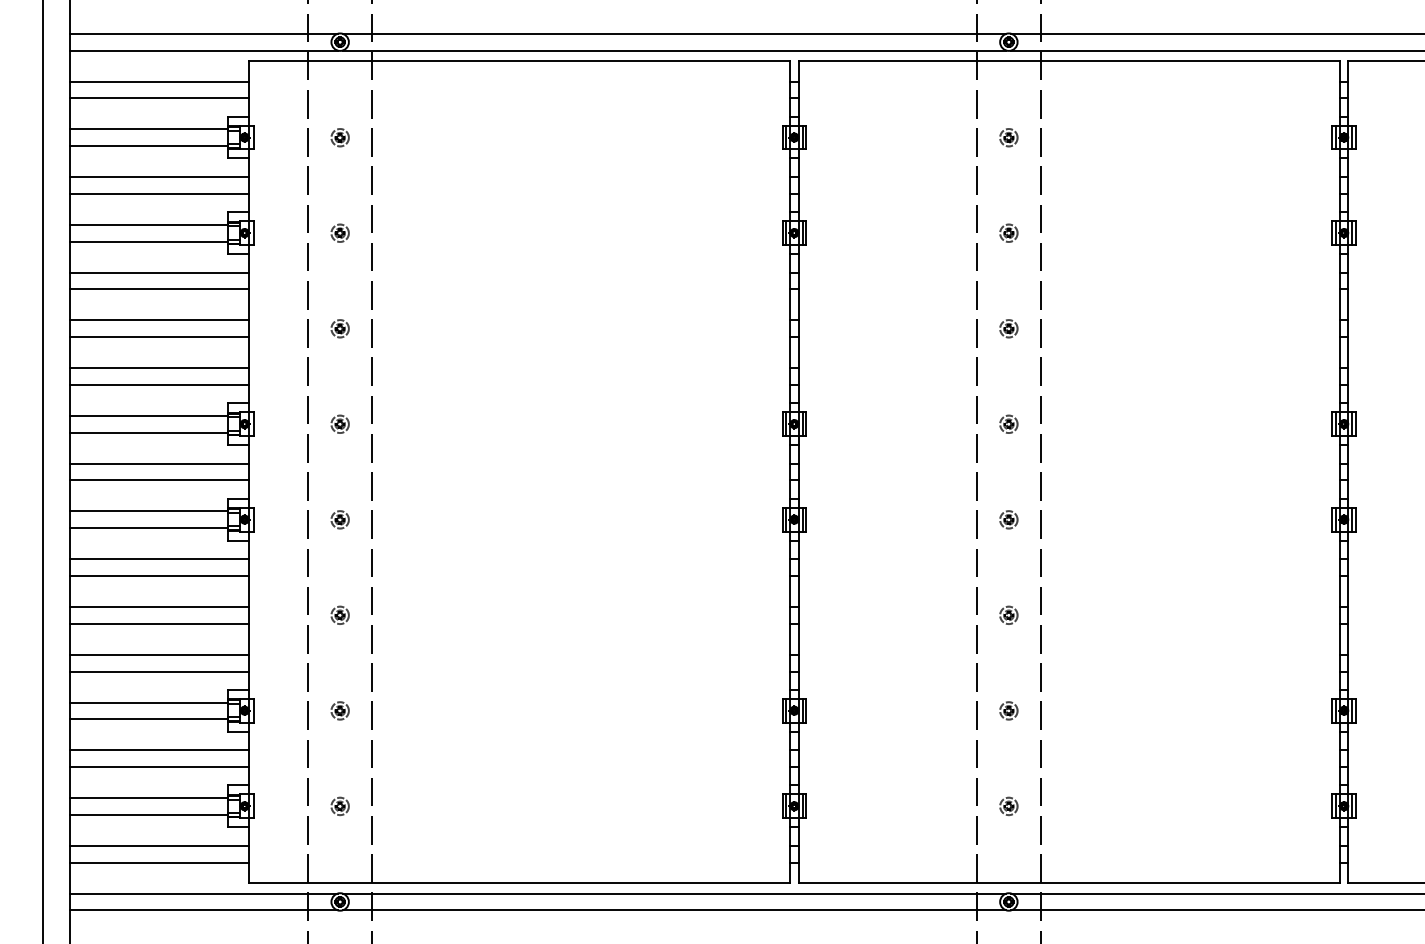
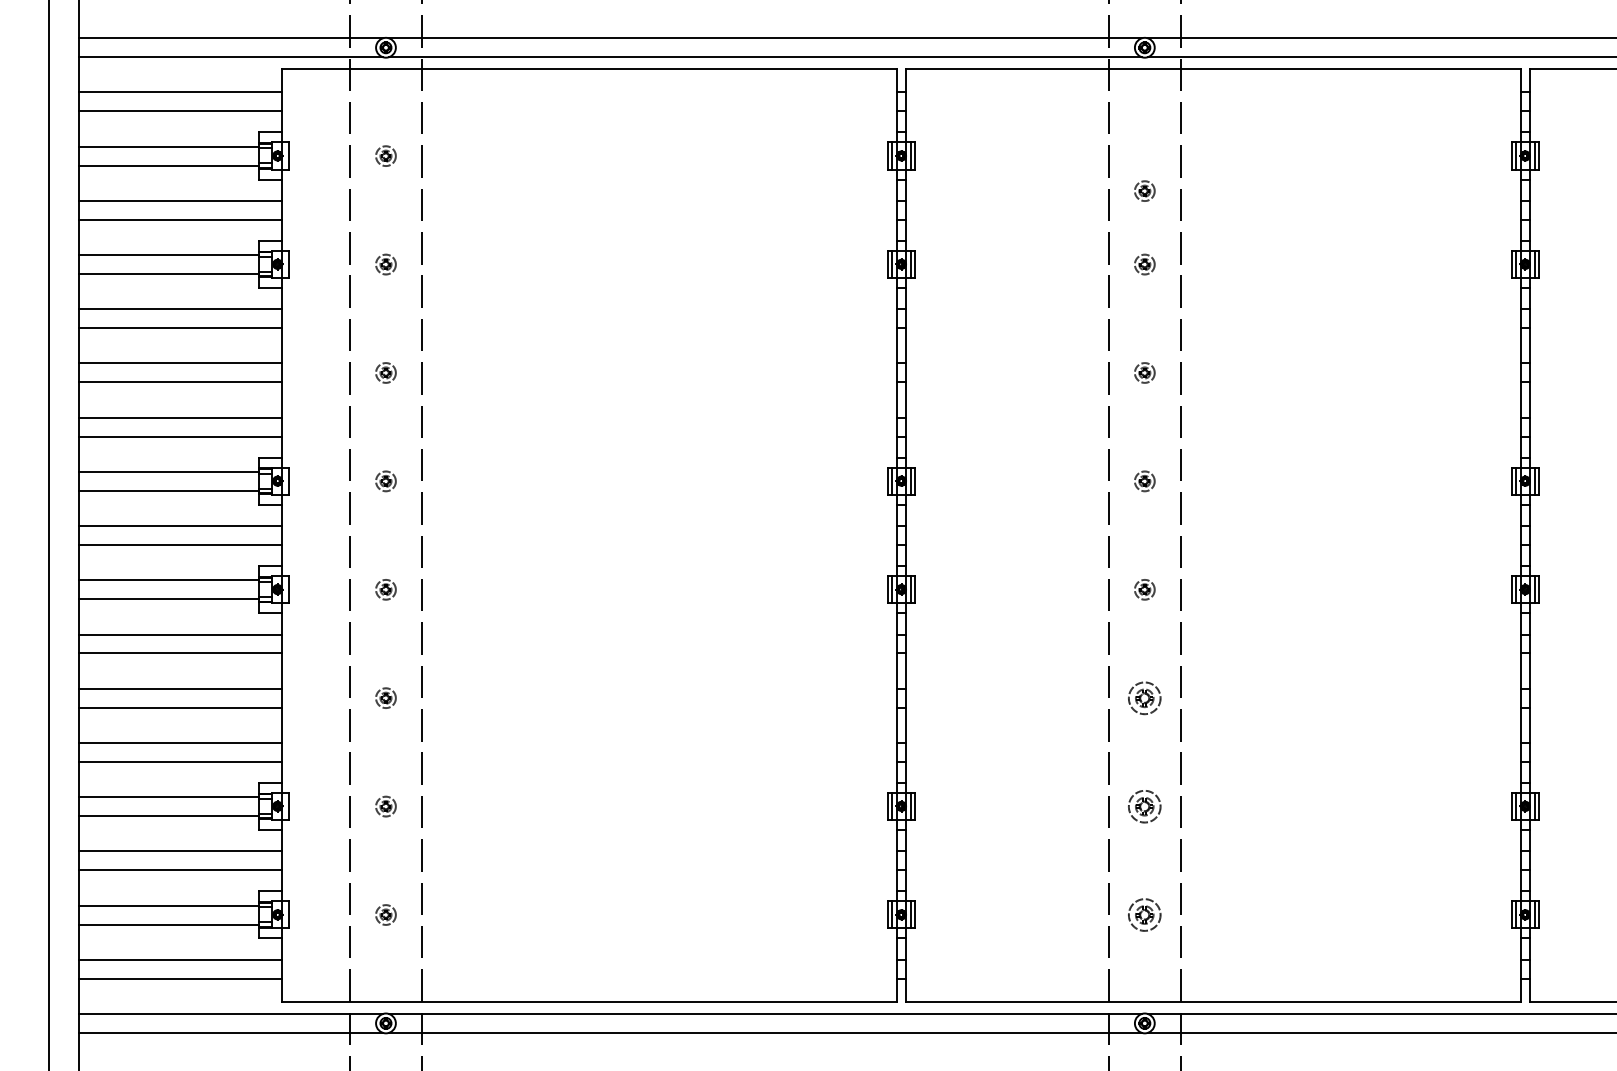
part: (1008, 137) -> (1144, 190), moved
part: (1008, 614) -> (1144, 697), size x1.6
part: (1008, 710) -> (1144, 806), size x1.6
part: (1008, 805) -> (1144, 914), size x1.6

